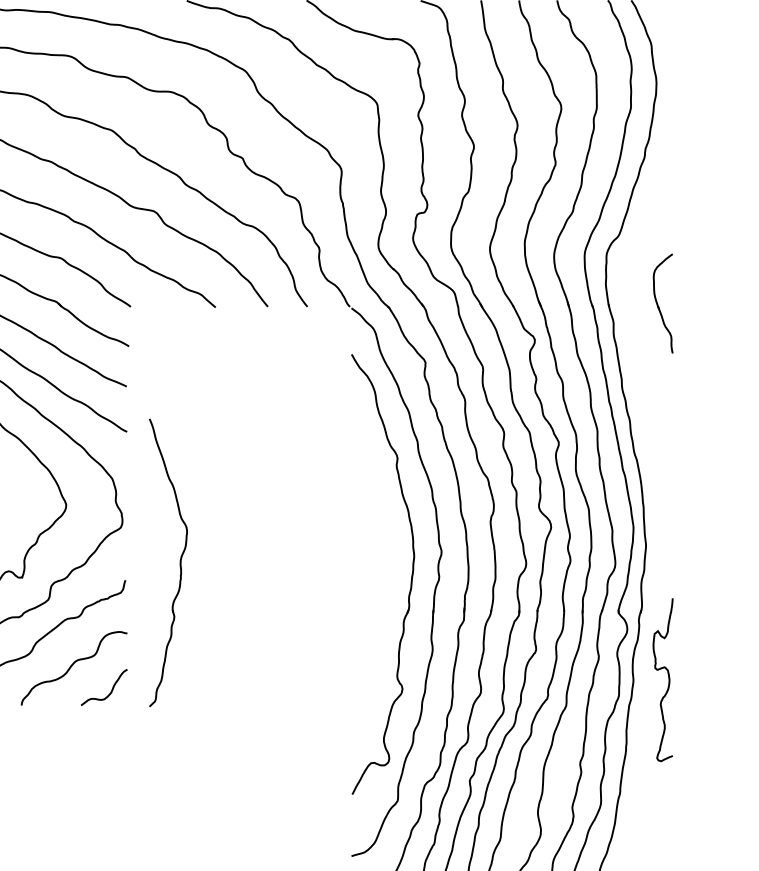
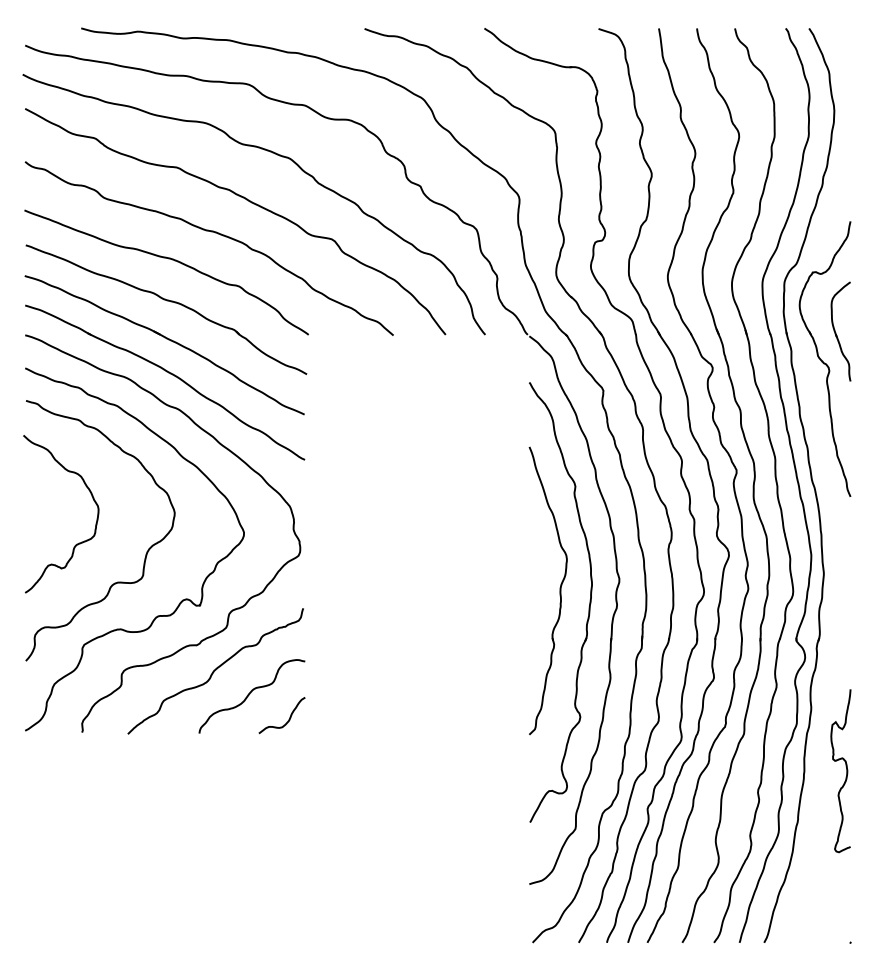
part: (646, 330) -> (824, 358), added
part: (179, 562) -> (559, 590), moved
curve: (668, 680) -> (846, 771), moved

